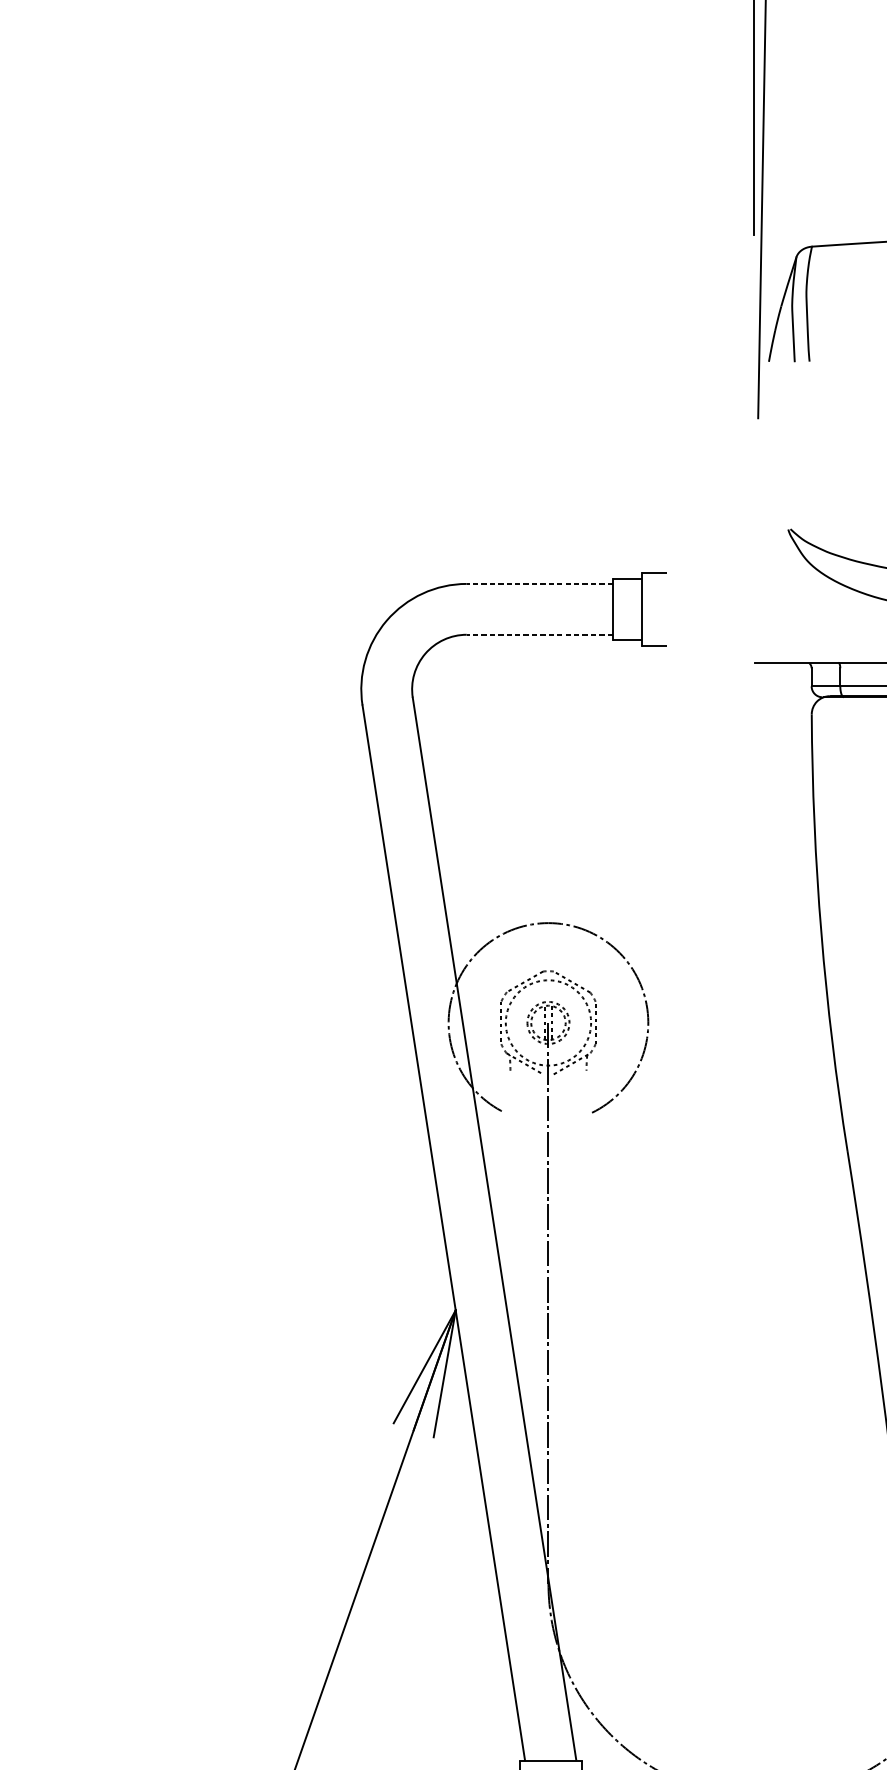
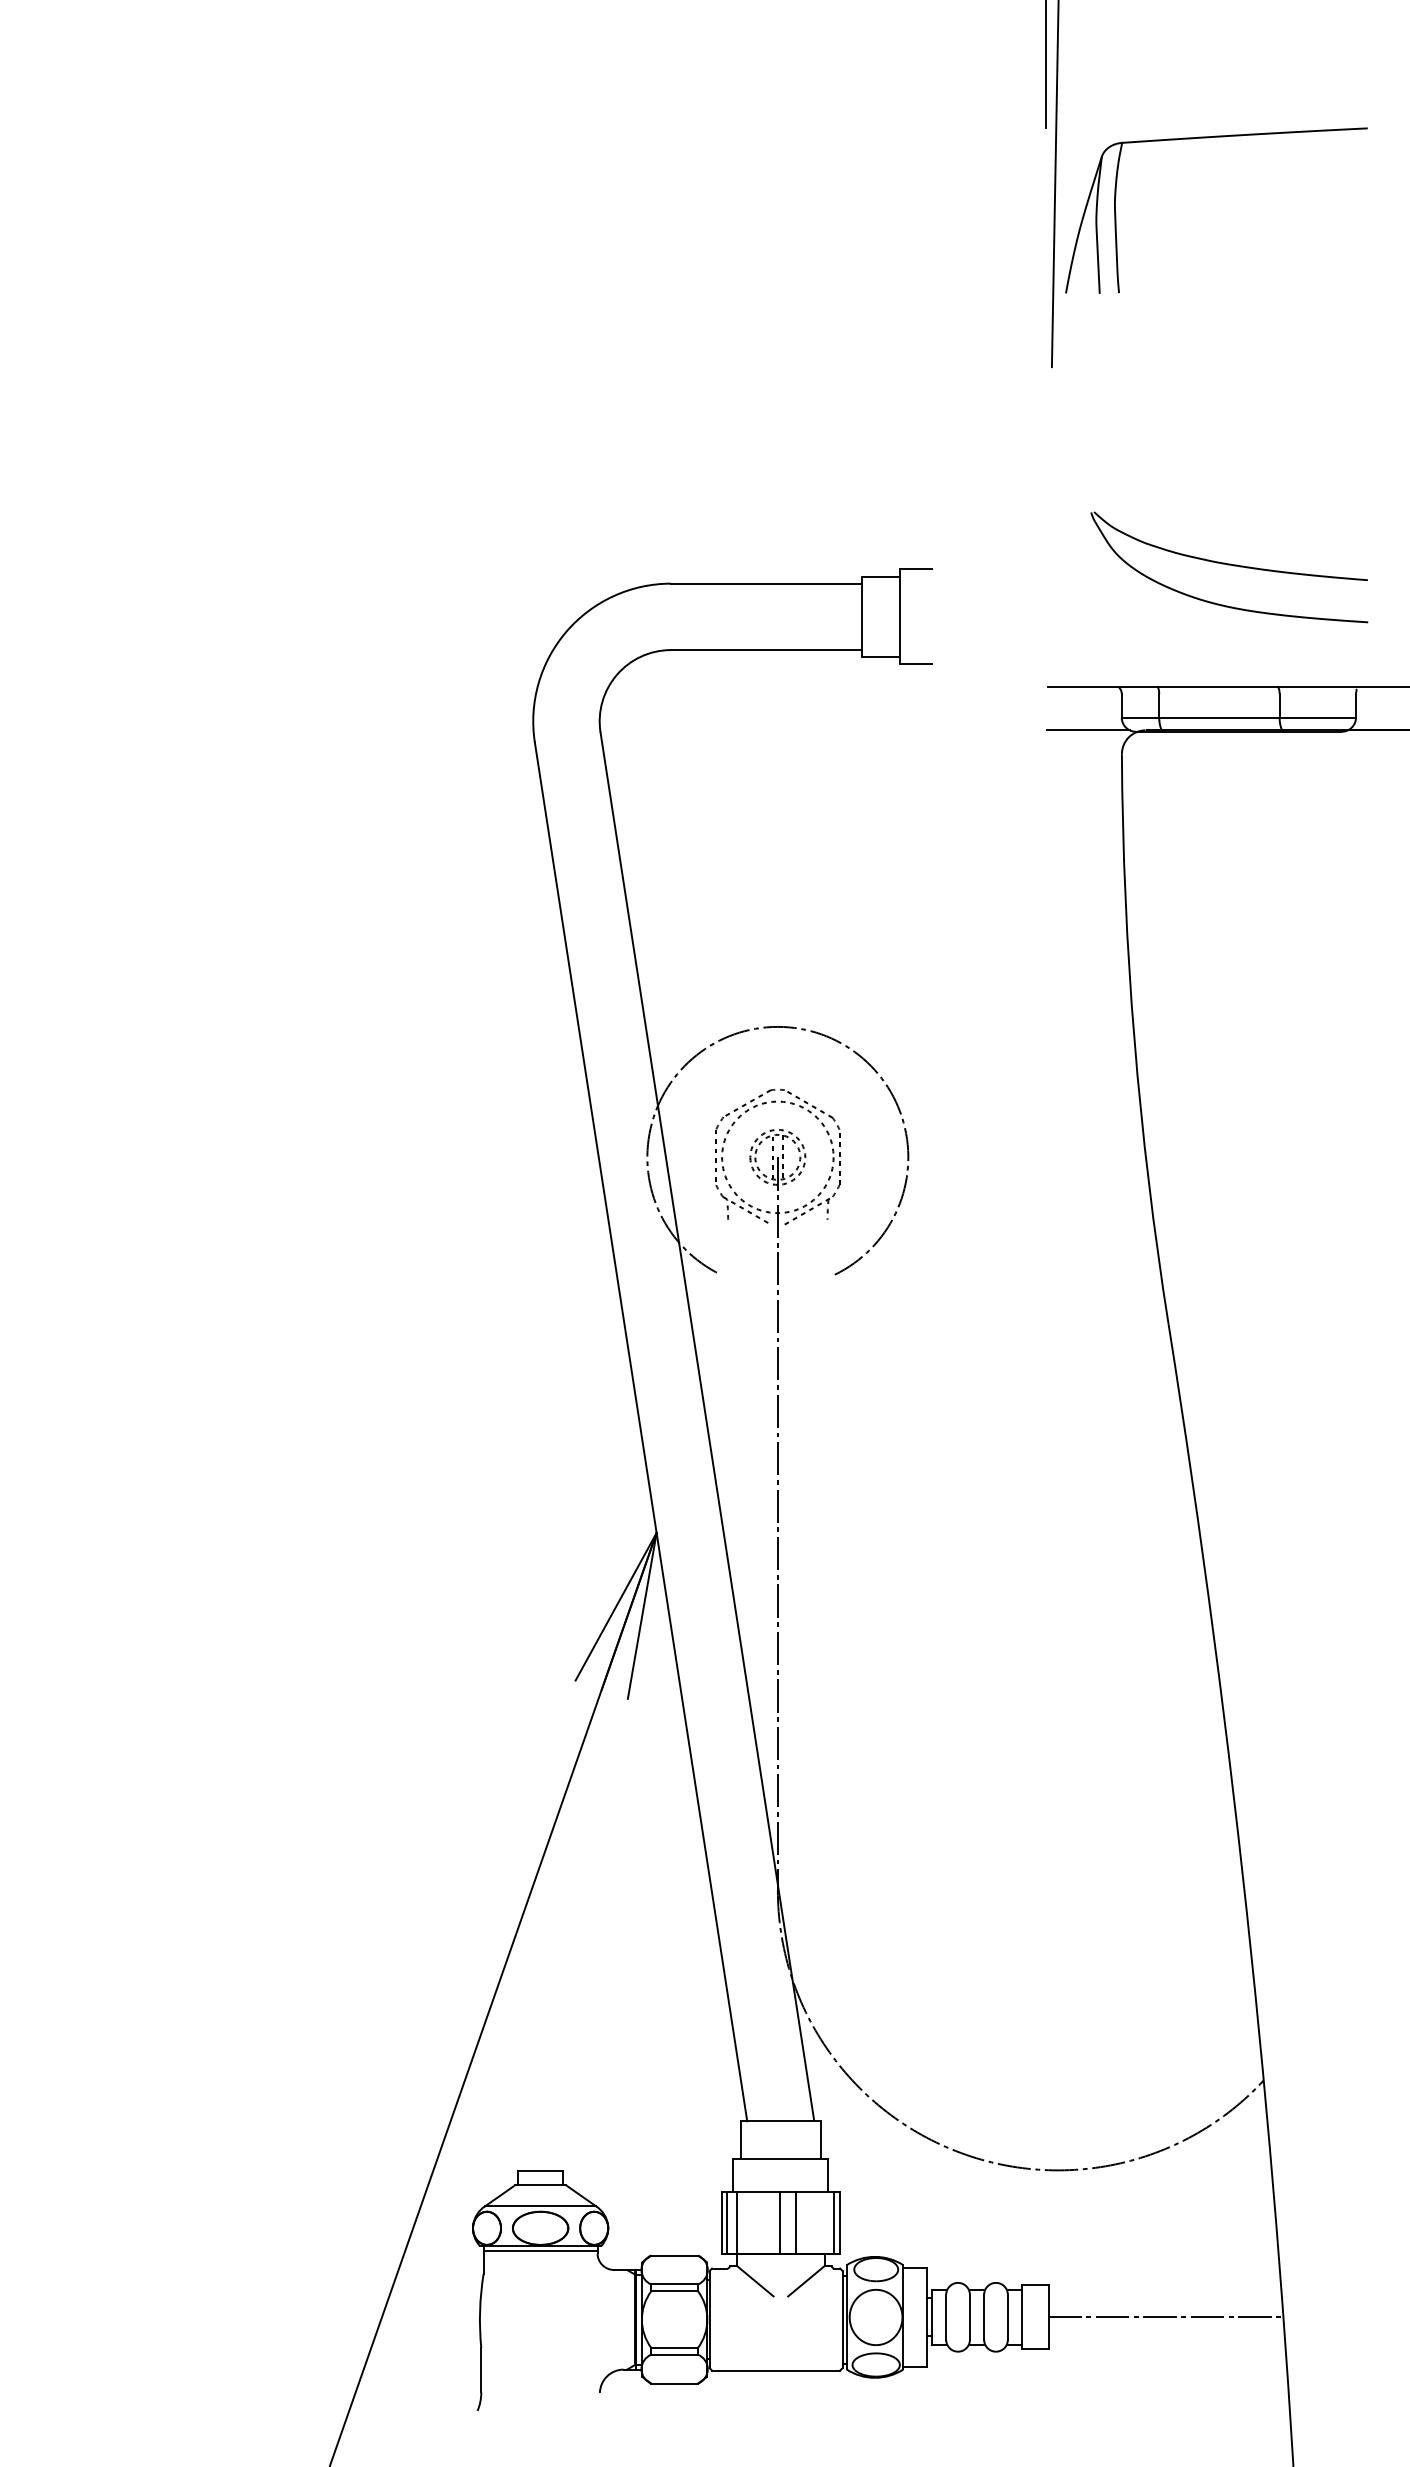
line: (539, 583) -> (766, 583), dashed -> solid
line: (539, 635) -> (766, 650), dashed -> solid
line: (785, 696) -> (1087, 730), added

